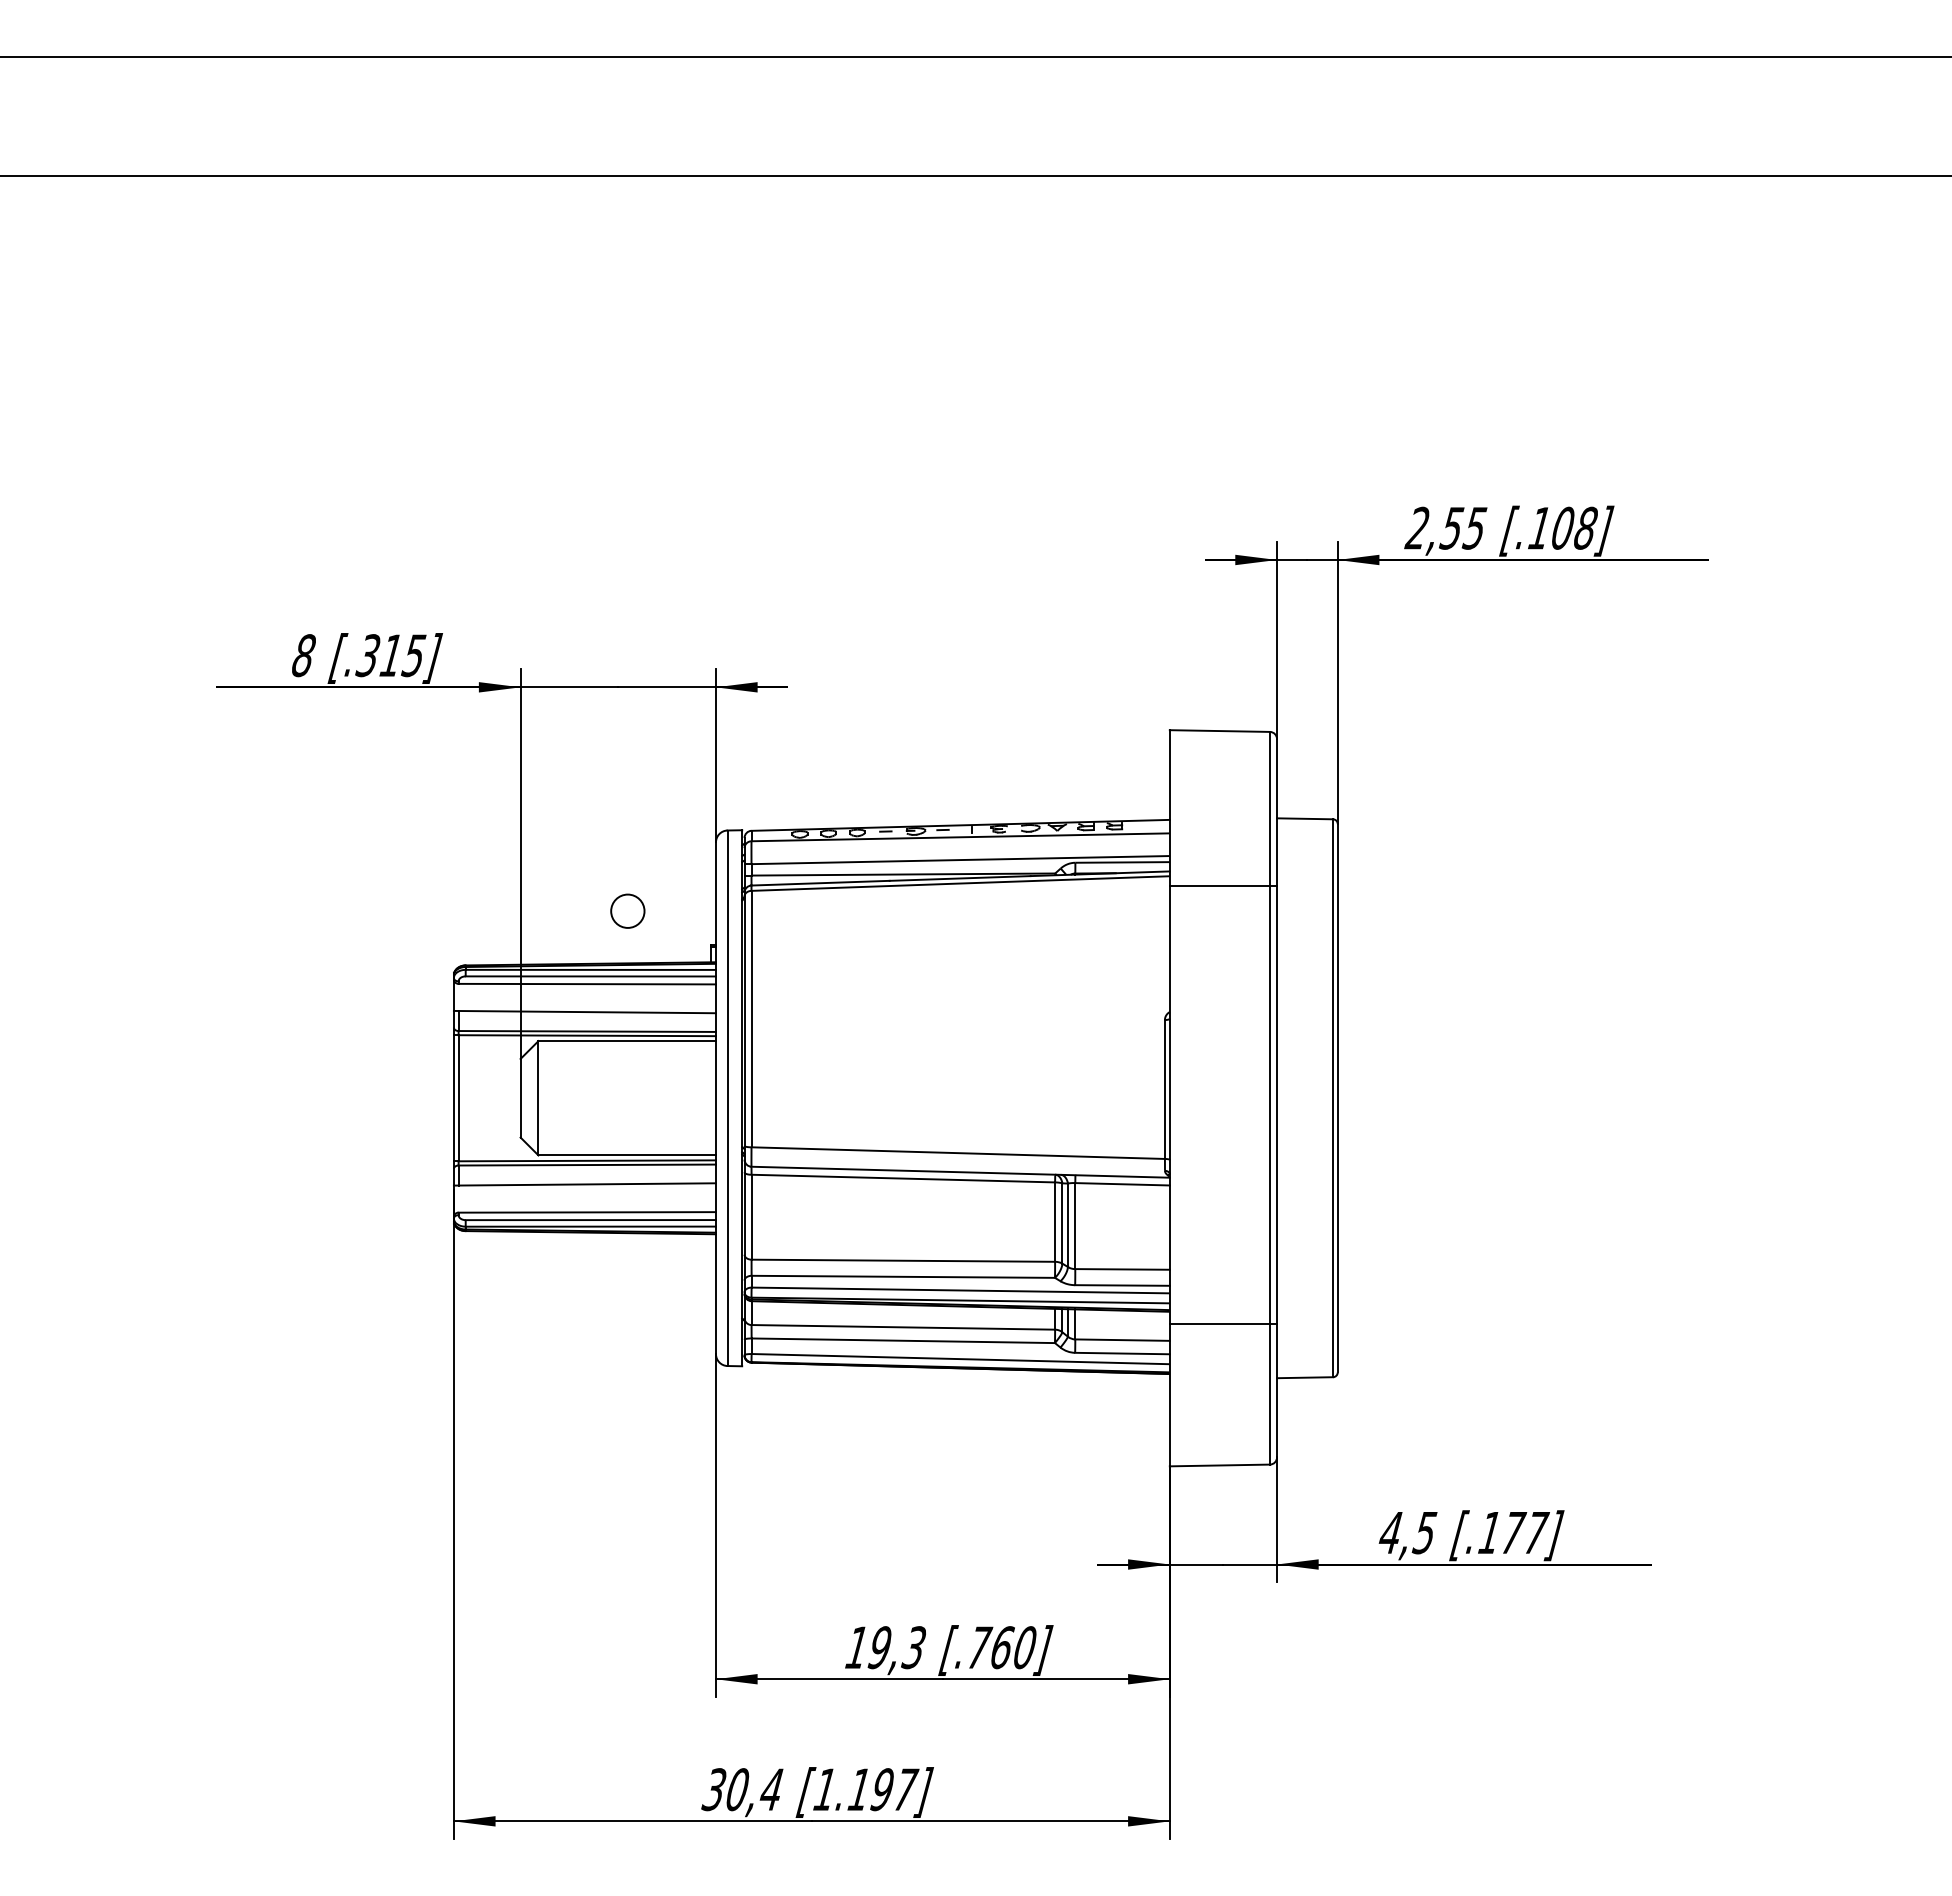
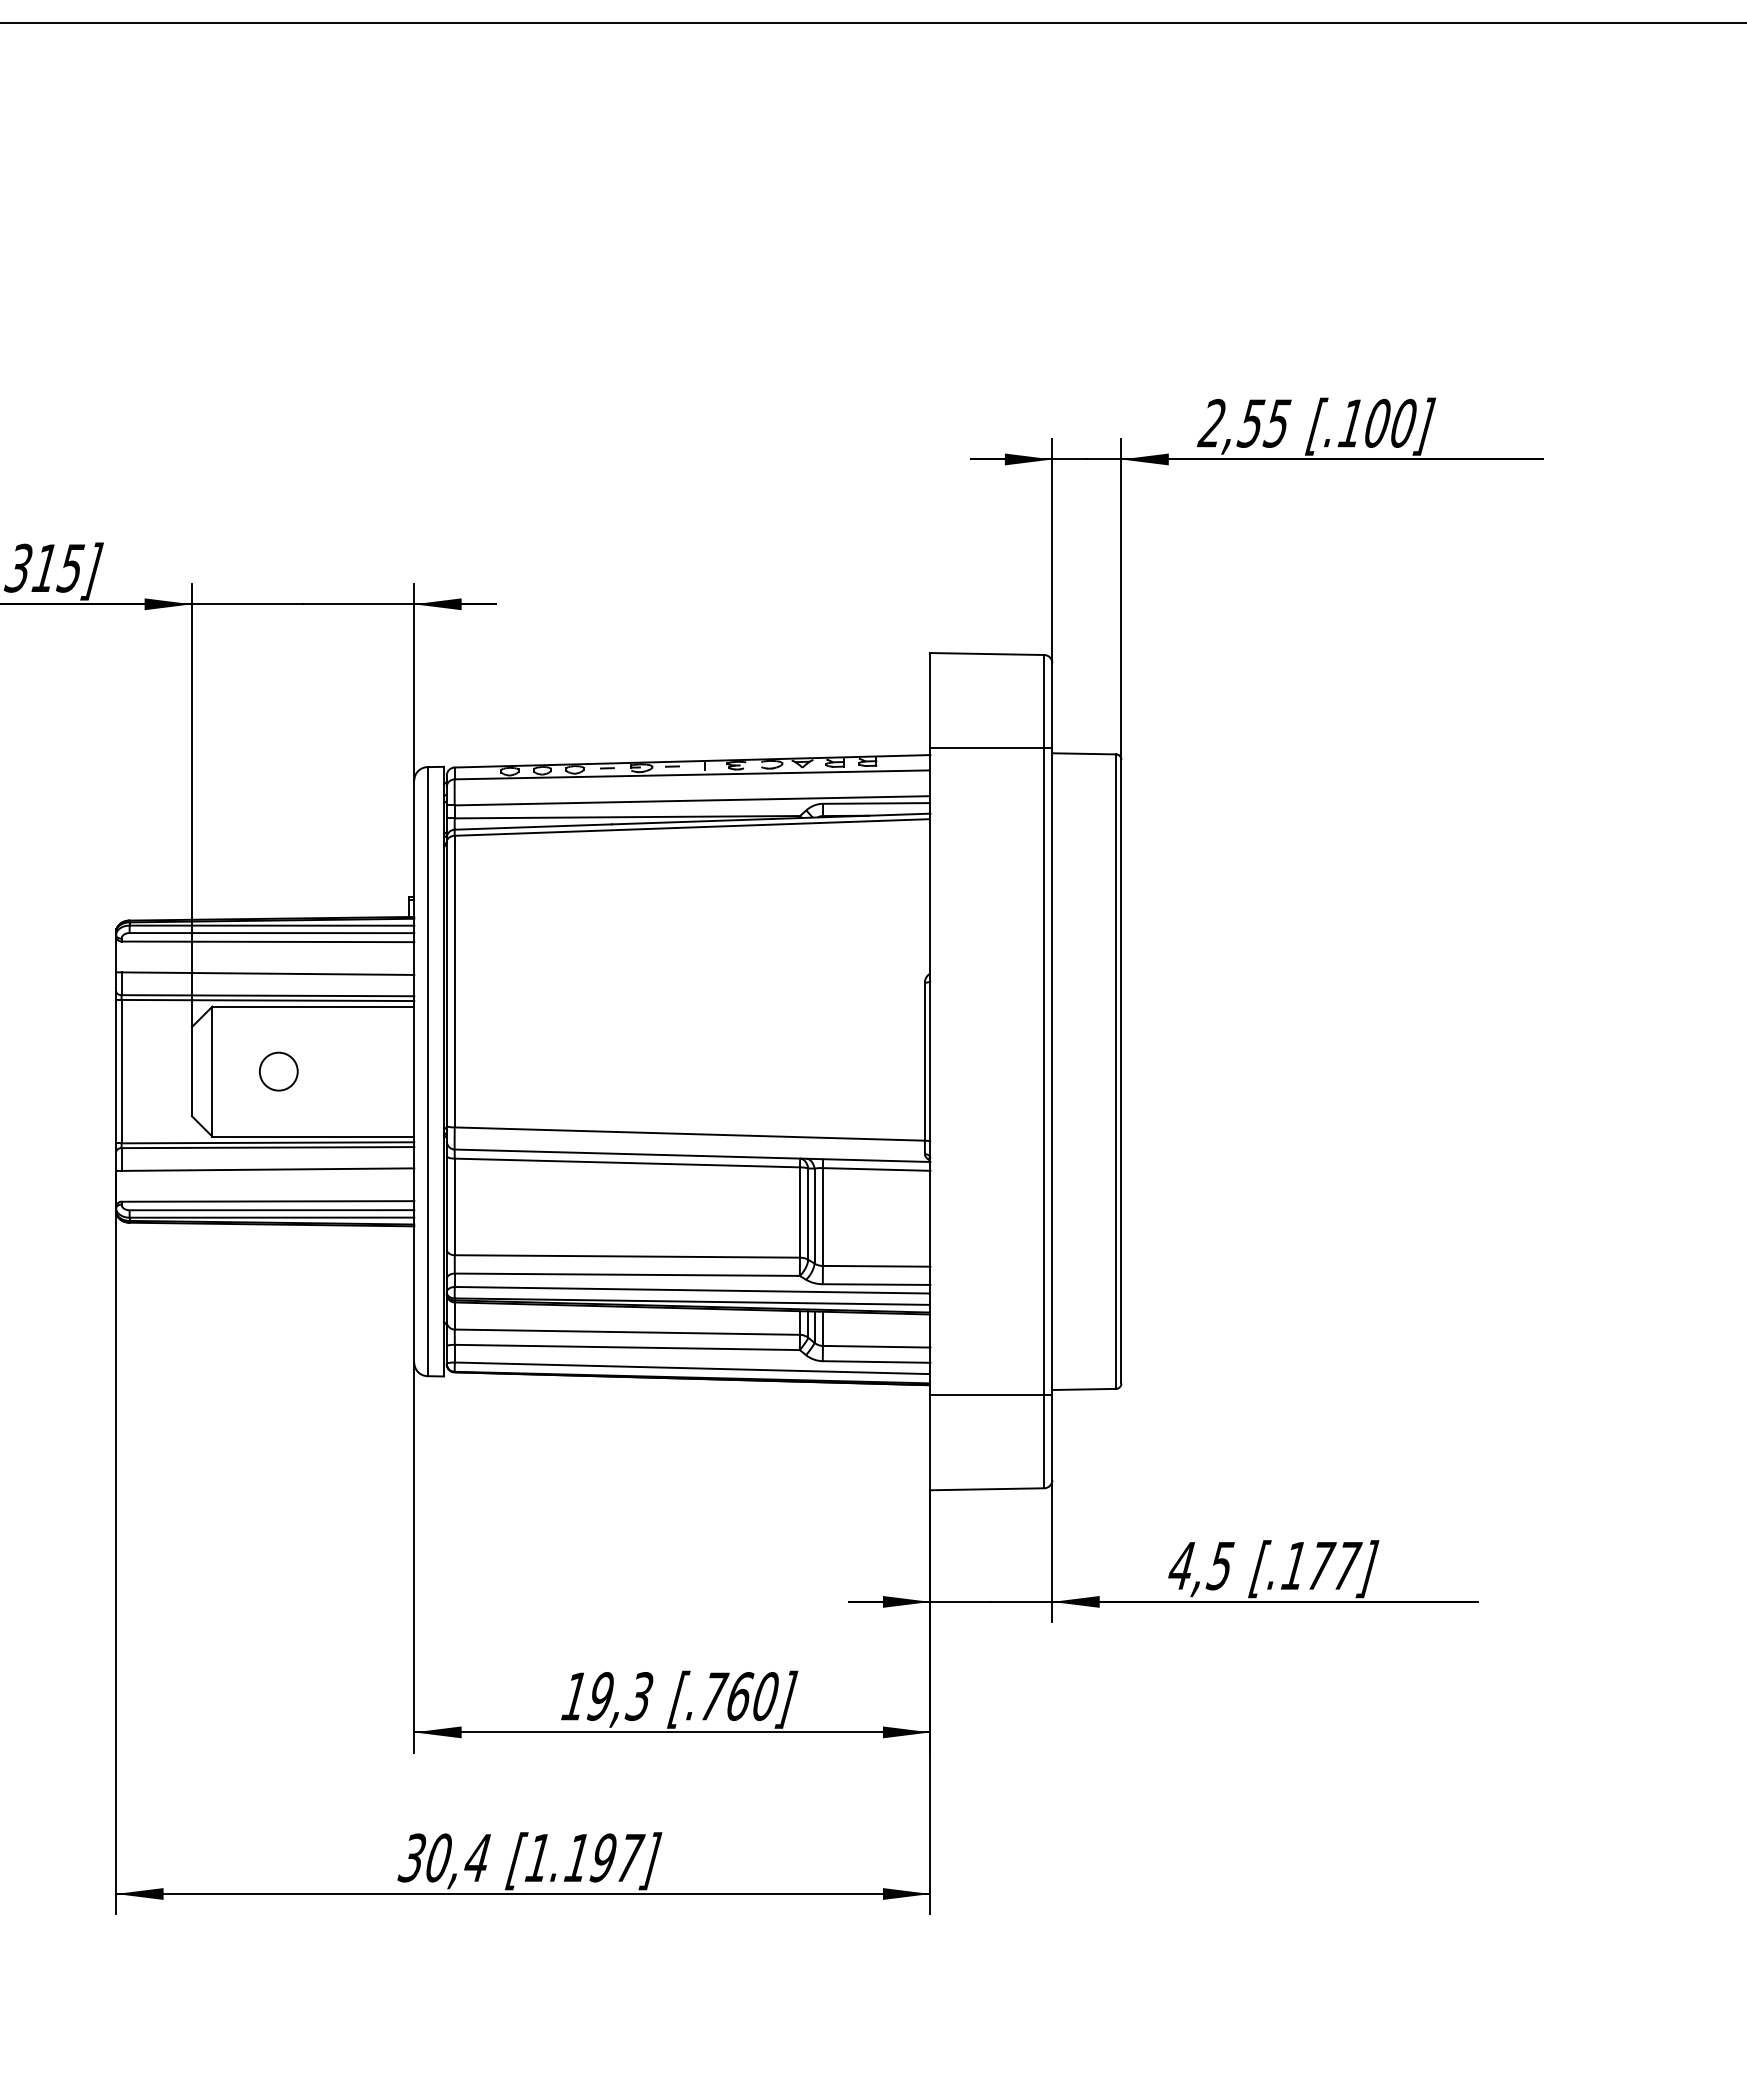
text: (1585, 528) -> (1403, 423), [.108] -> [.100]
line: (1223, 885) -> (991, 747), moved
circle: (627, 910) -> (278, 1070), moved
line: (1223, 1323) -> (991, 1394), moved

